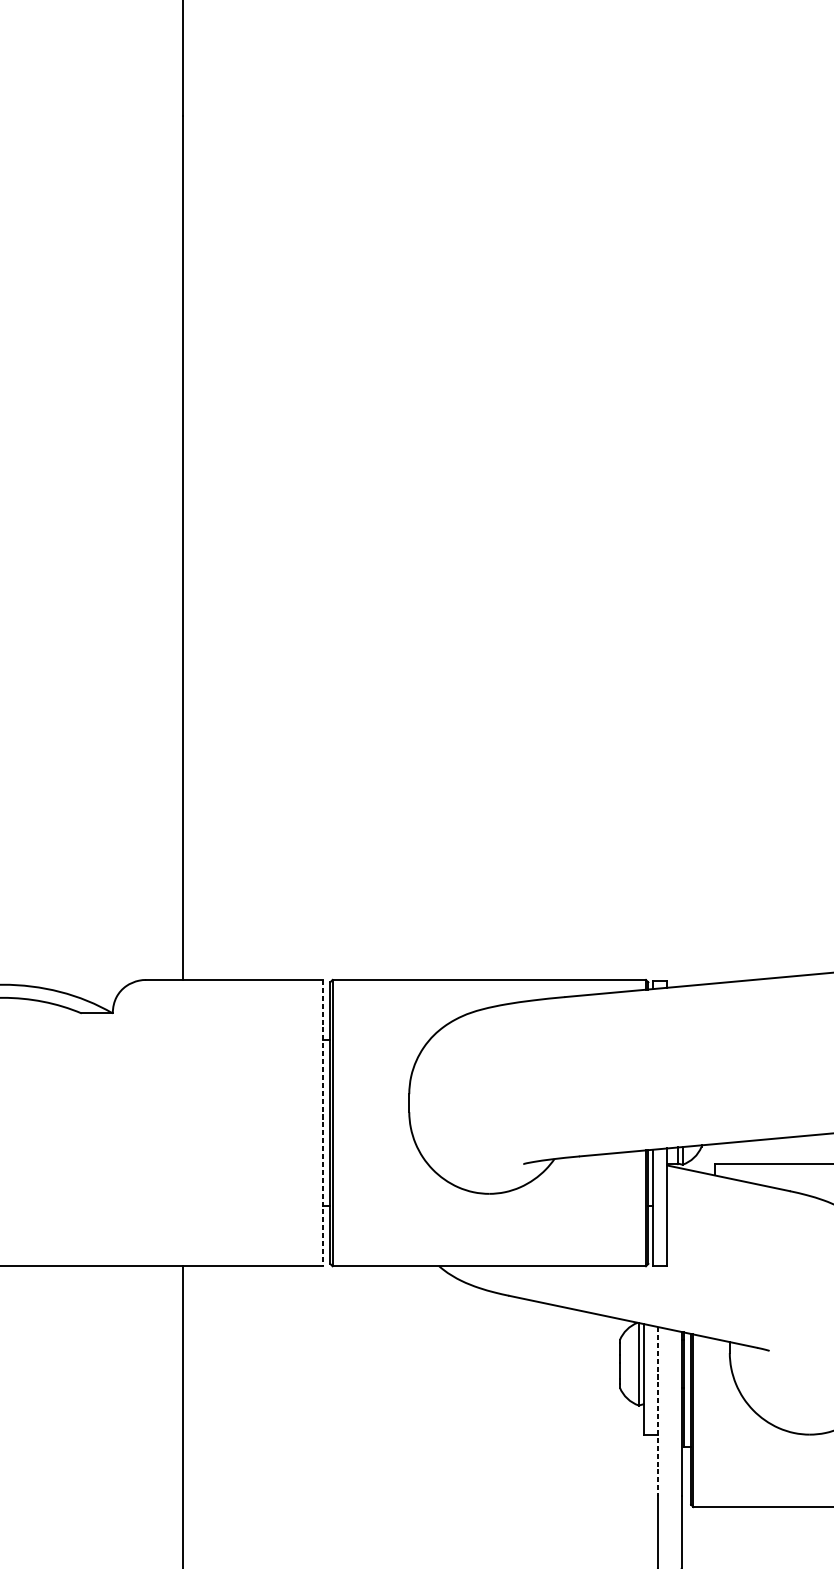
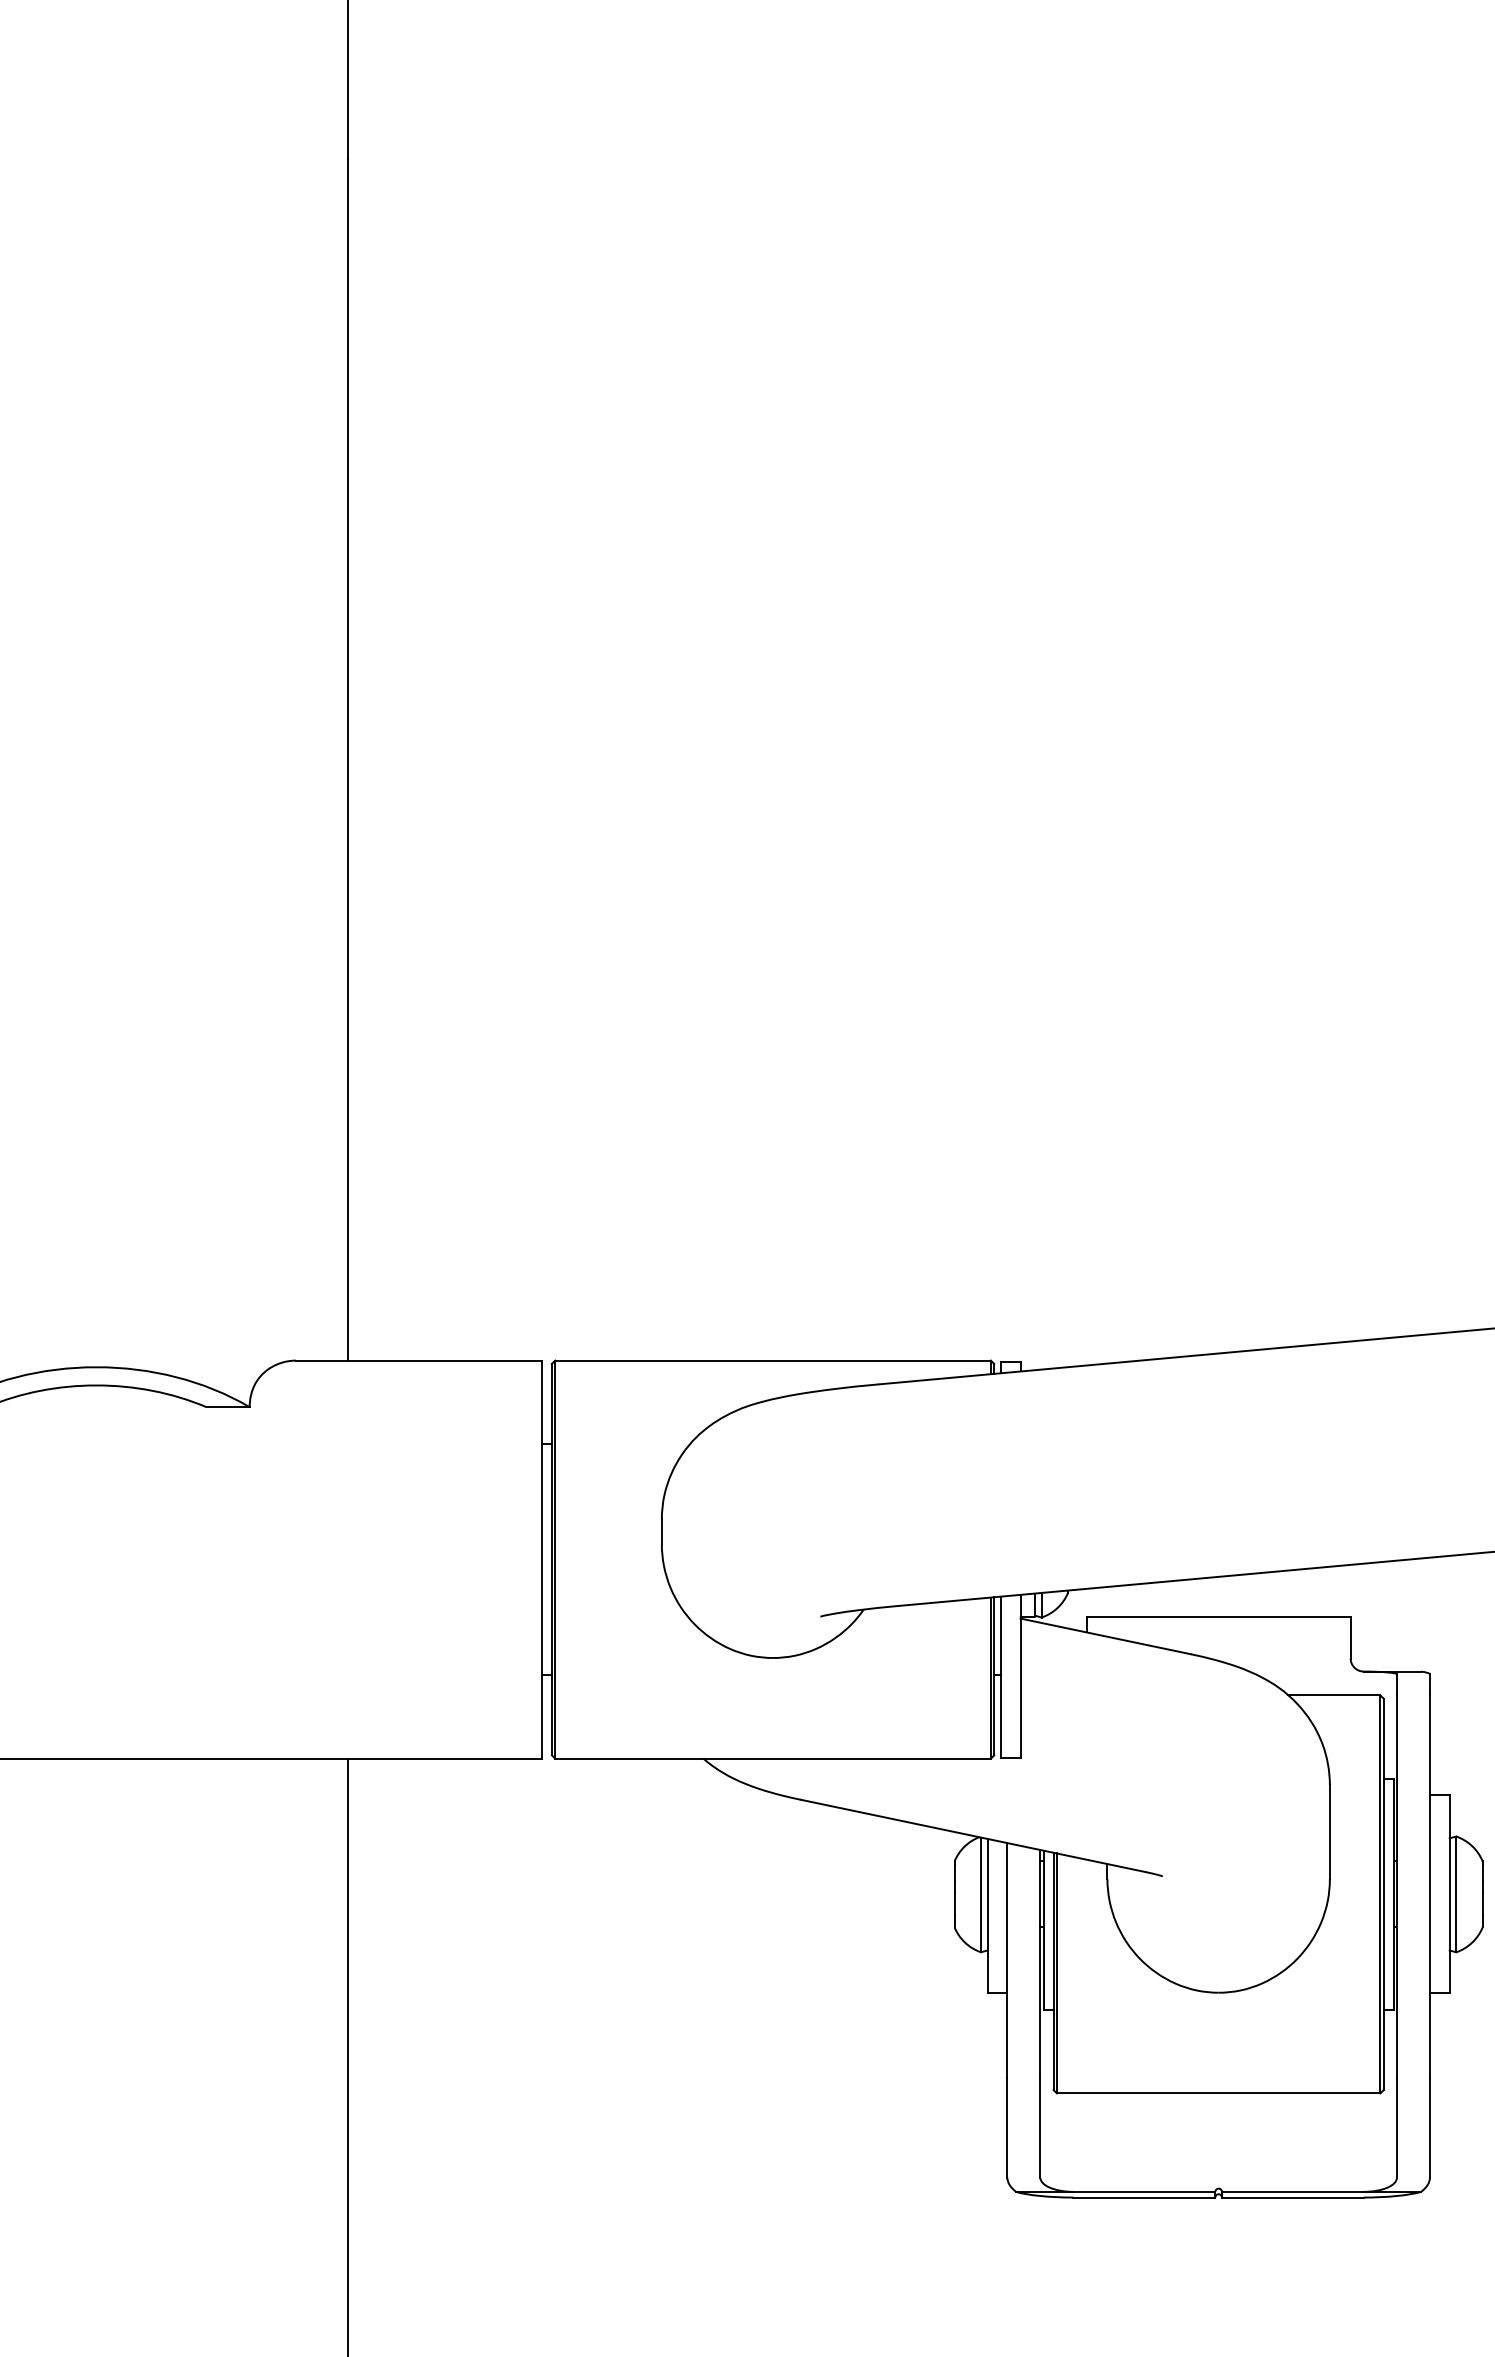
line: (323, 1123) -> (542, 1560), dashed -> solid
line: (657, 1412) -> (1007, 1961), dashed -> solid

